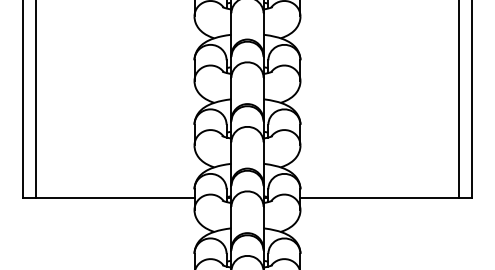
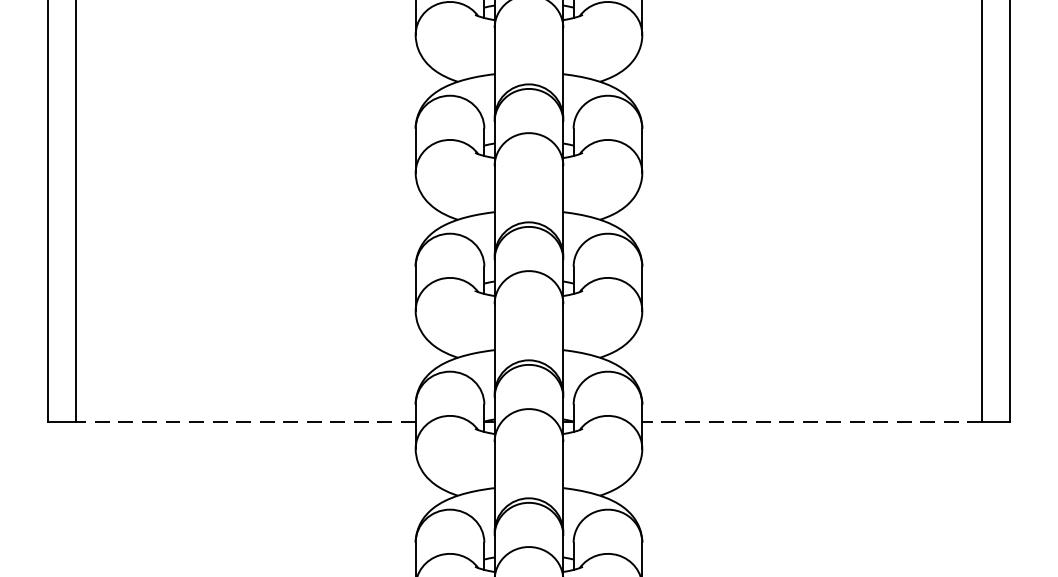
line: (114, 197) -> (244, 422), solid -> dashed
line: (379, 197) -> (811, 422), solid -> dashed

